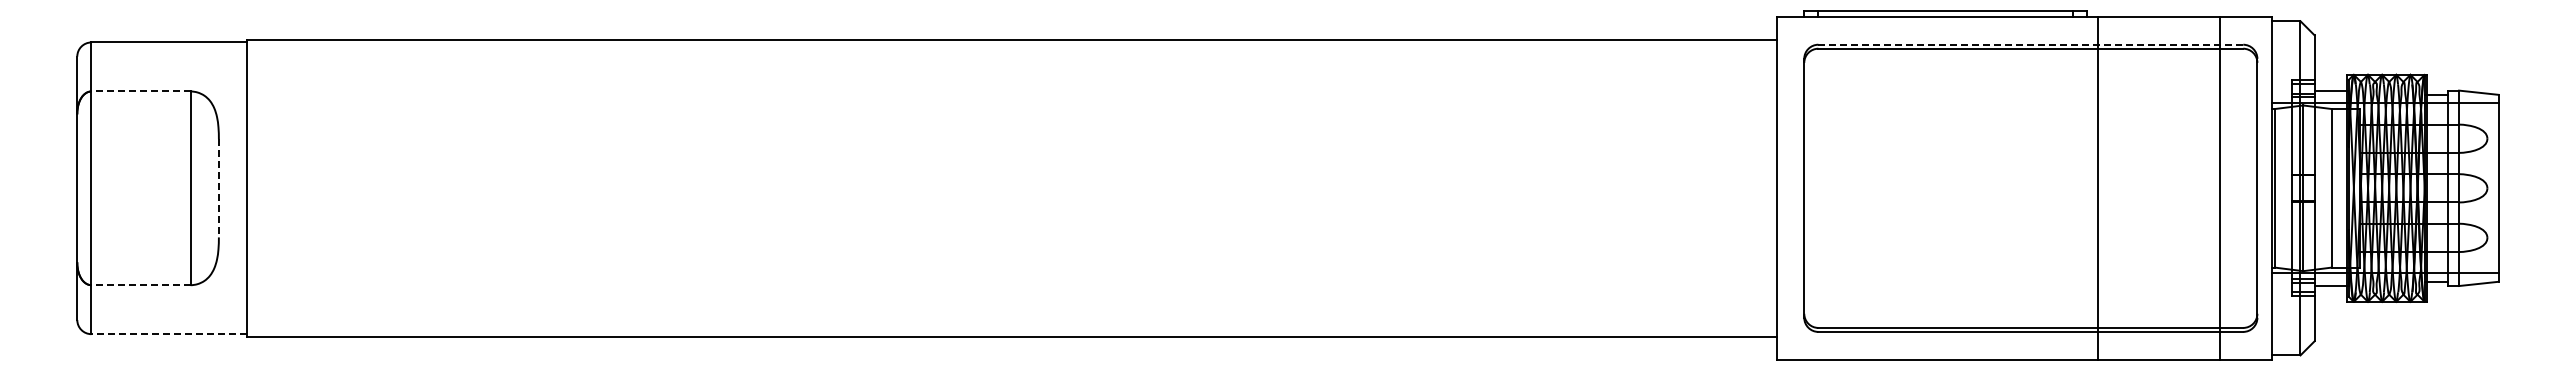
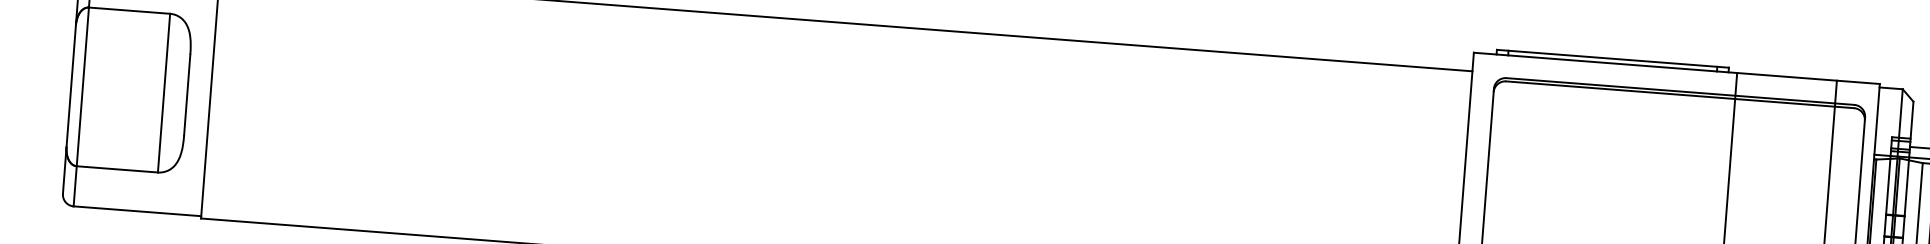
line: (2031, 44) -> (1680, 91), dashed -> solid
line: (141, 91) -> (129, 10), dashed -> solid
line: (218, 188) -> (186, 95), dashed -> solid
line: (141, 285) -> (117, 169), dashed -> solid
line: (169, 334) -> (137, 211), dashed -> solid

